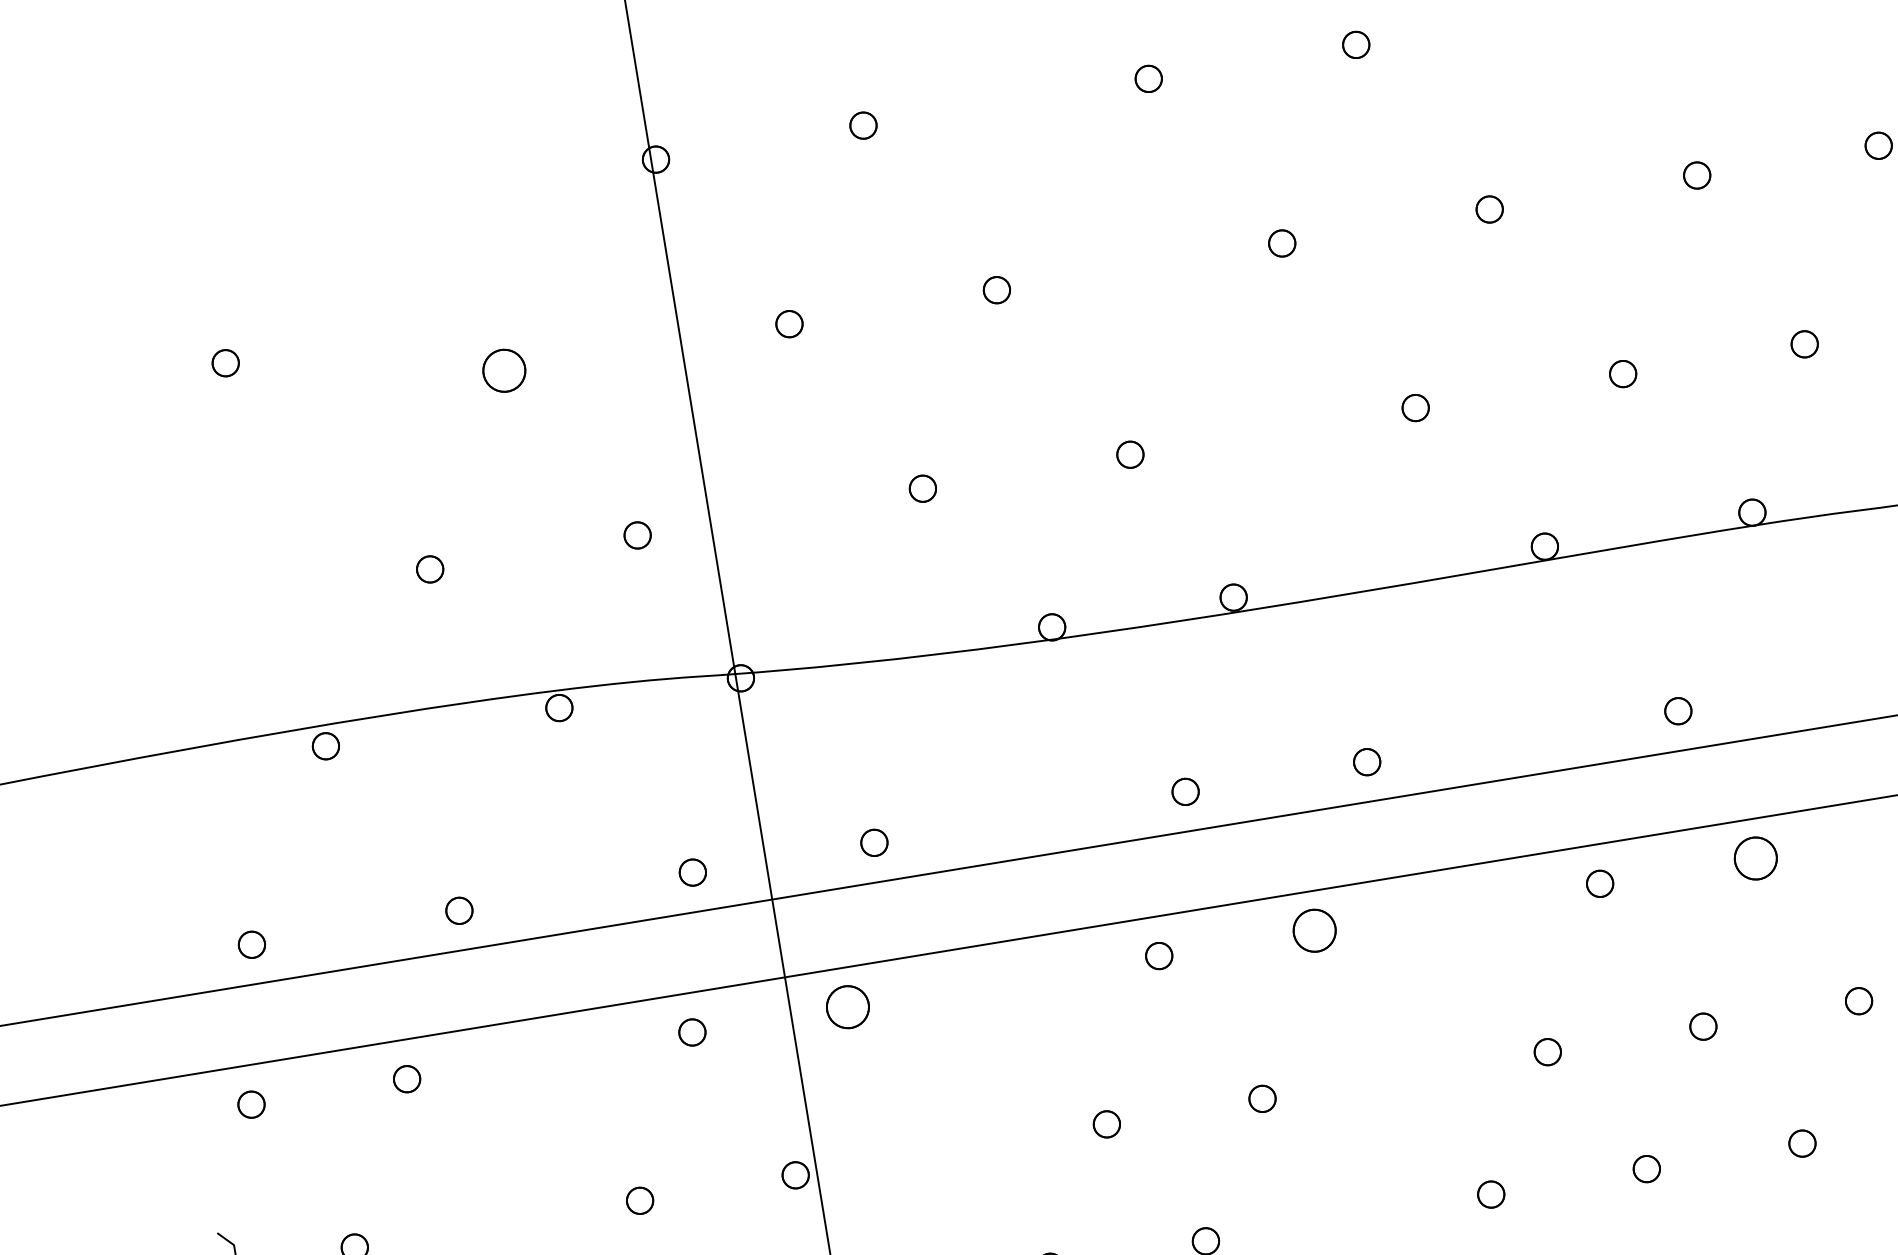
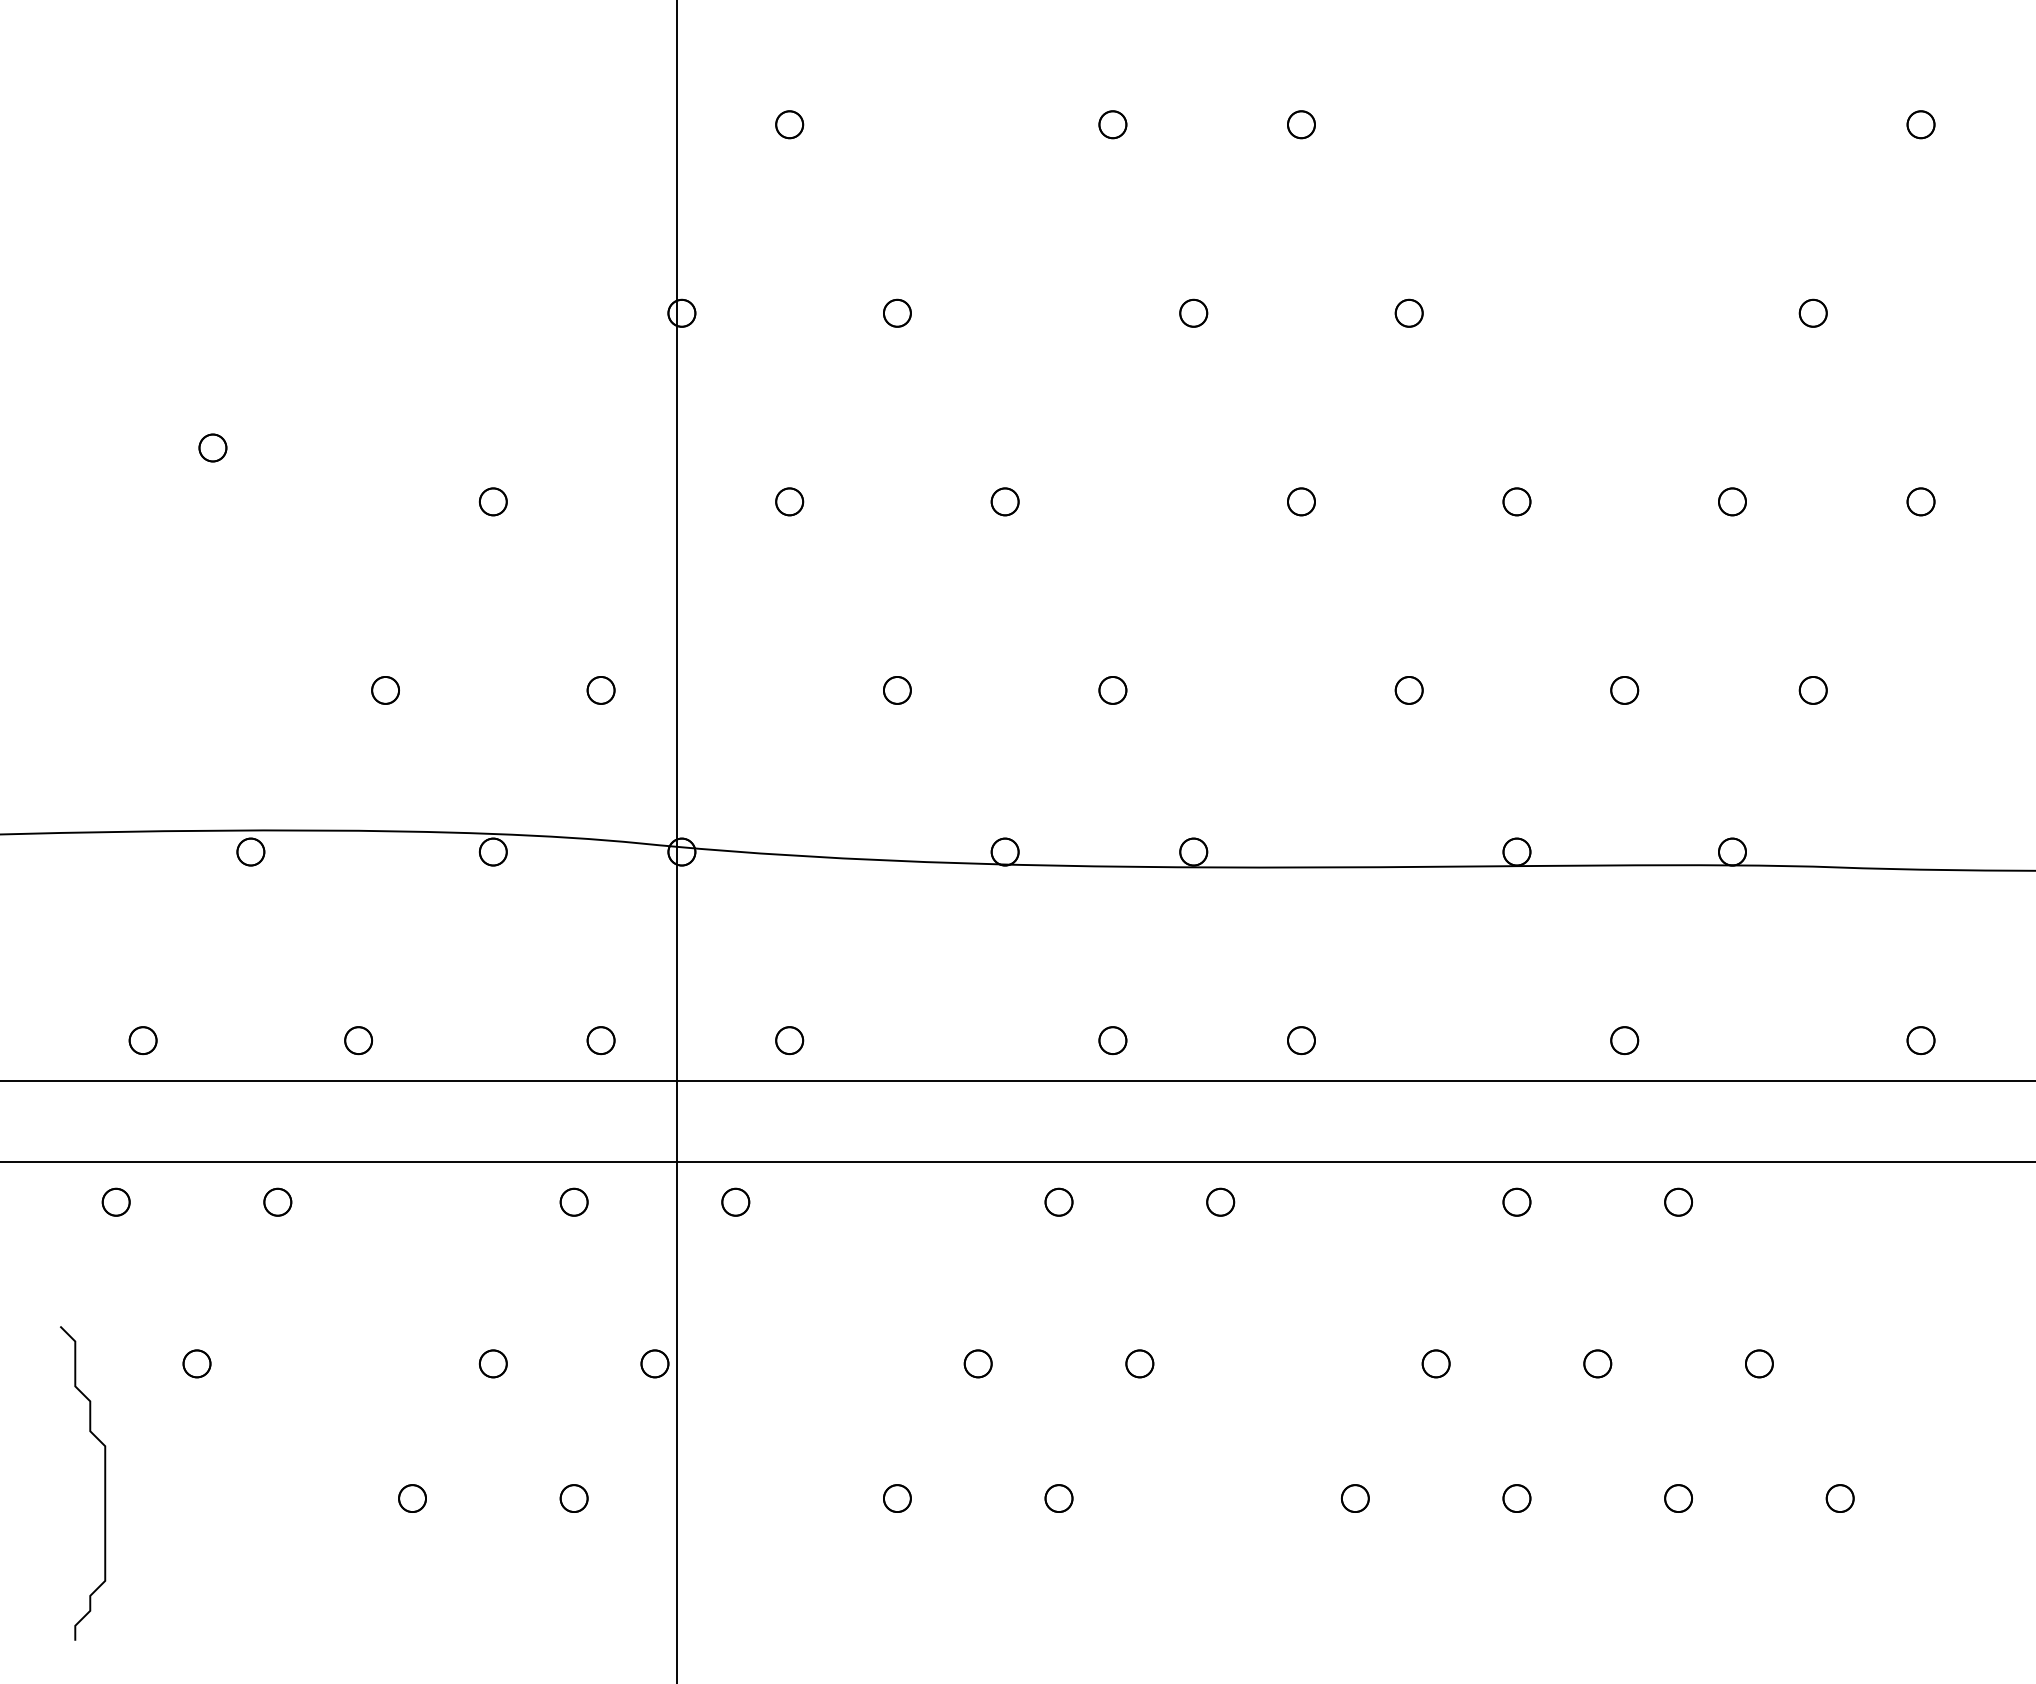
part: (503, 370) -> (492, 501), size x0.62
part: (1755, 857) -> (1678, 1201), size x0.62
part: (1314, 929) -> (1220, 1201), size x0.62
part: (847, 1006) -> (735, 1201), size x0.62

